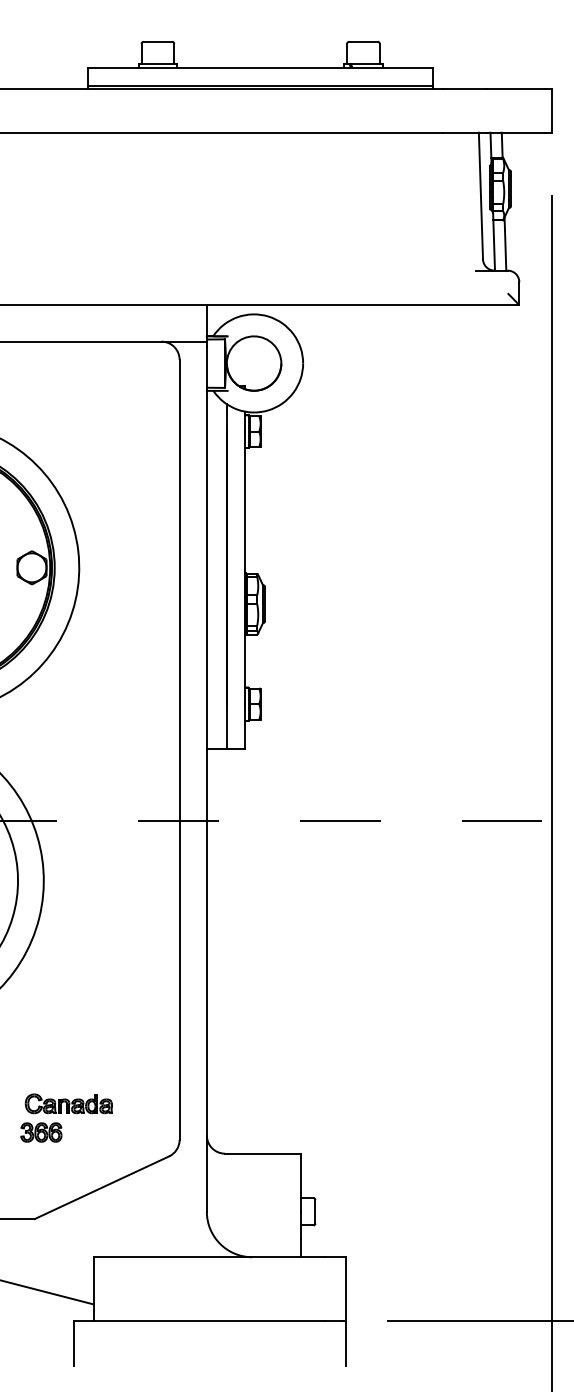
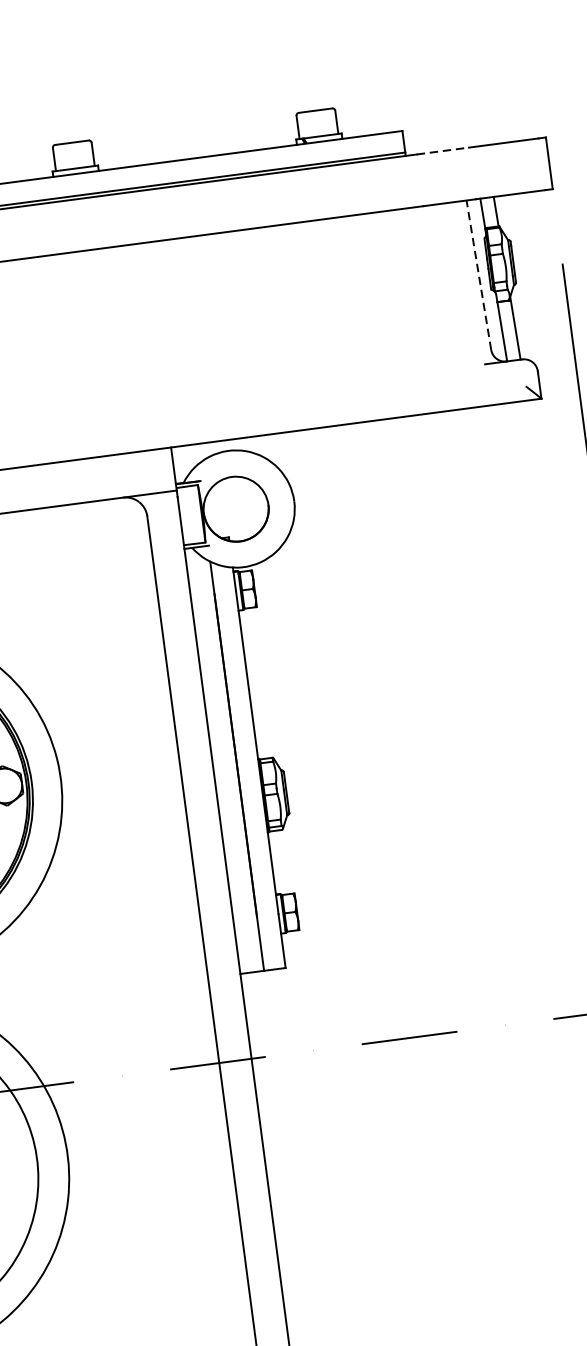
line: (465, 89) -> (443, 151), solid -> dashed
line: (480, 195) -> (478, 274), solid -> dashed

